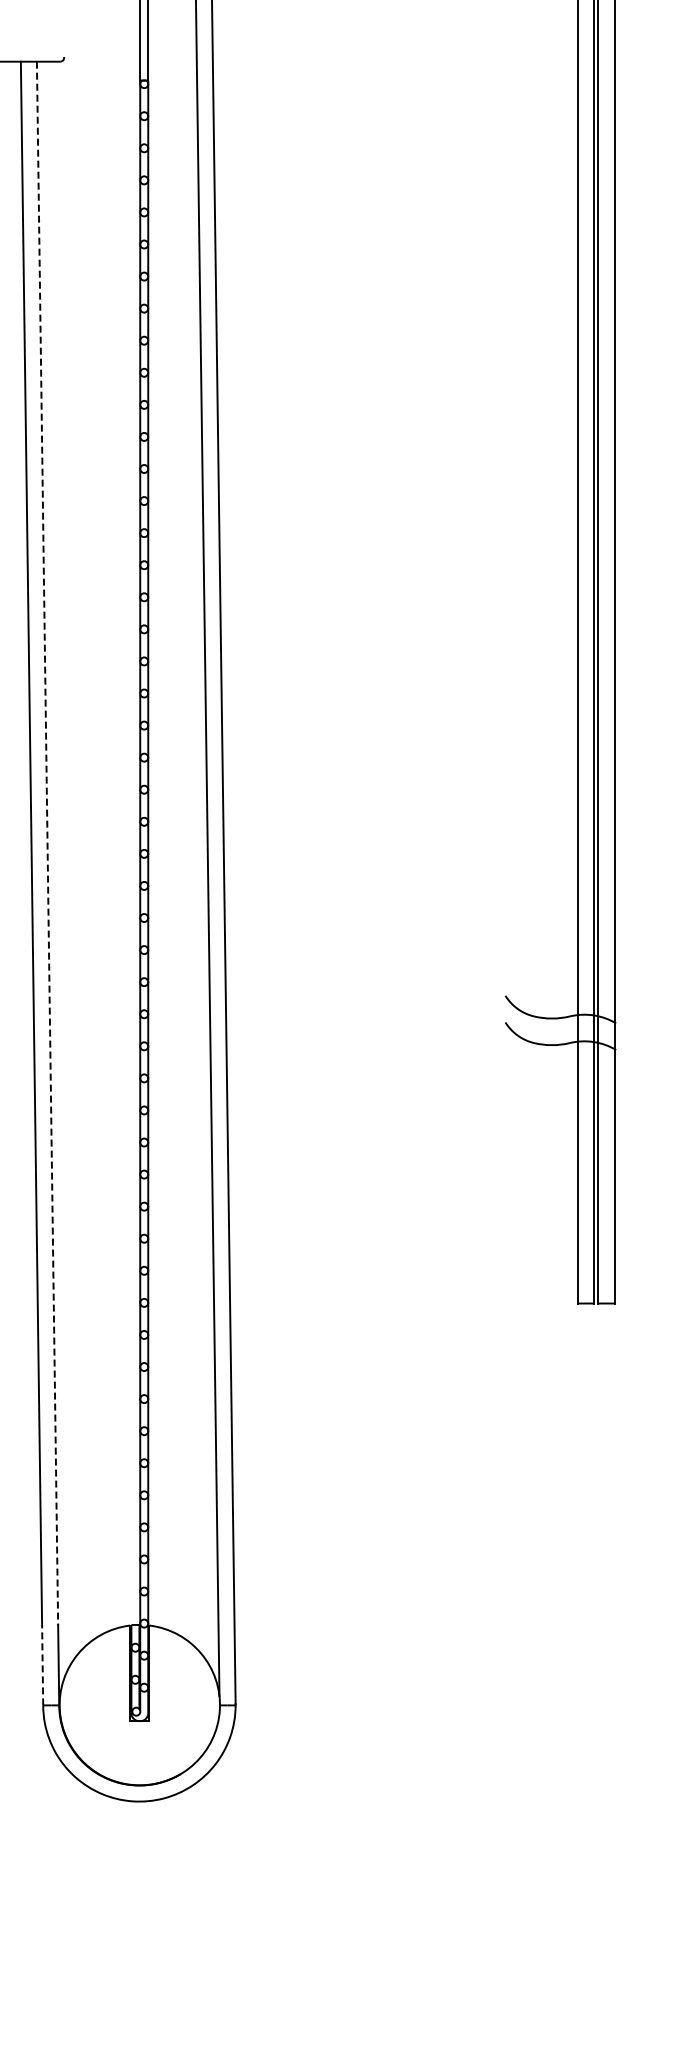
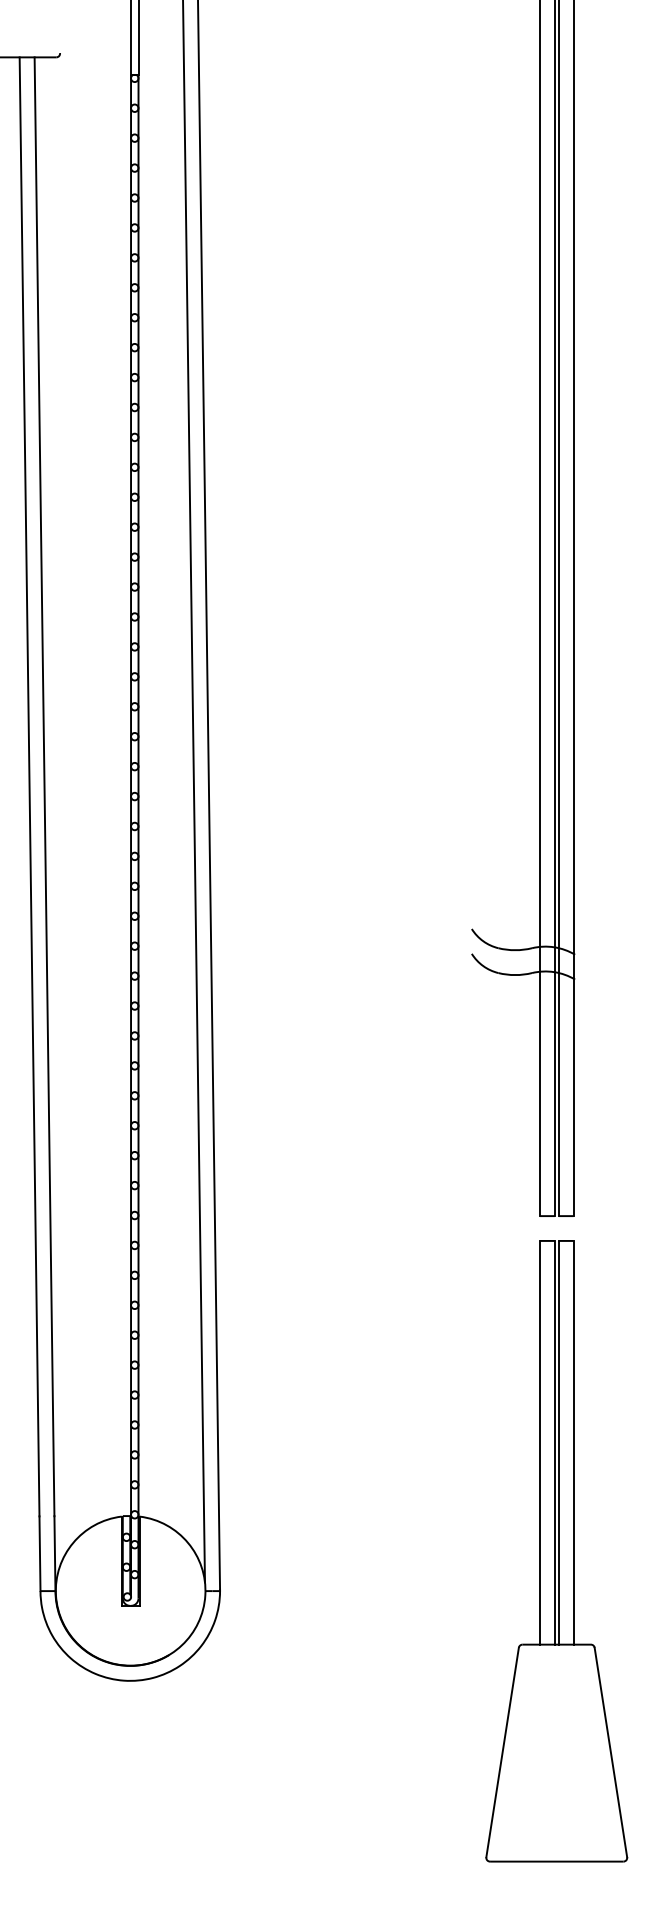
line: (47, 843) -> (44, 786), dashed -> solid
part: (596, 1662) -> (556, 1551), added
line: (42, 1664) -> (39, 1552), dashed -> solid

